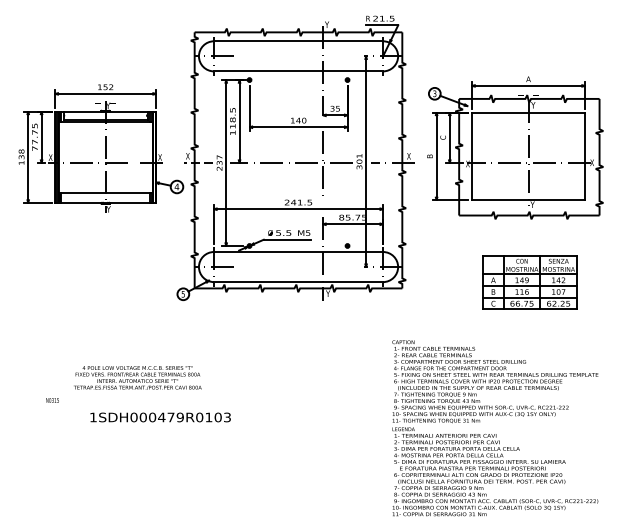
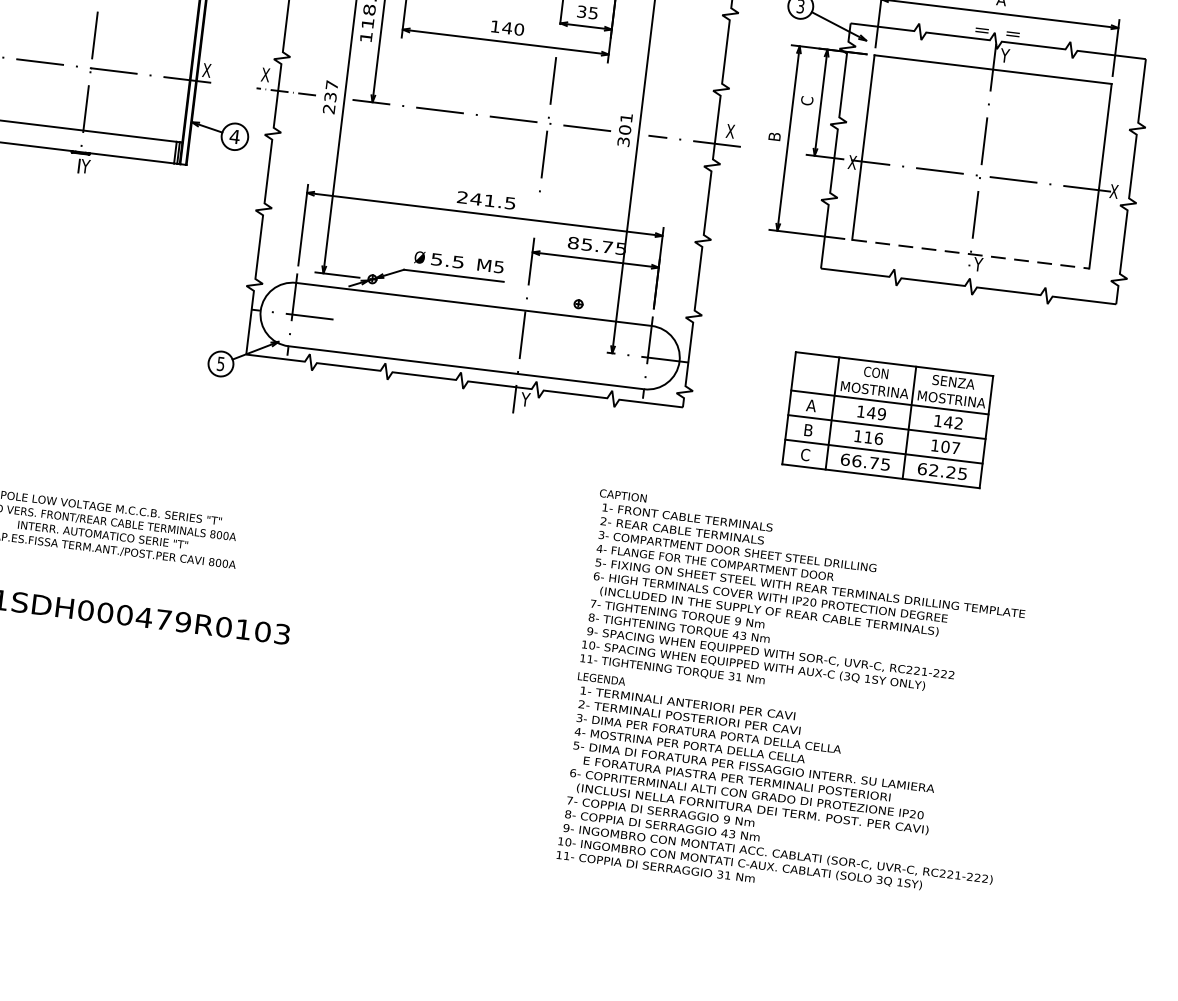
line: (529, 200) -> (972, 254), solid -> dashed
part: (529, 282) -> (886, 419), moved
text: (495, 428) -> (795, 700), moved

